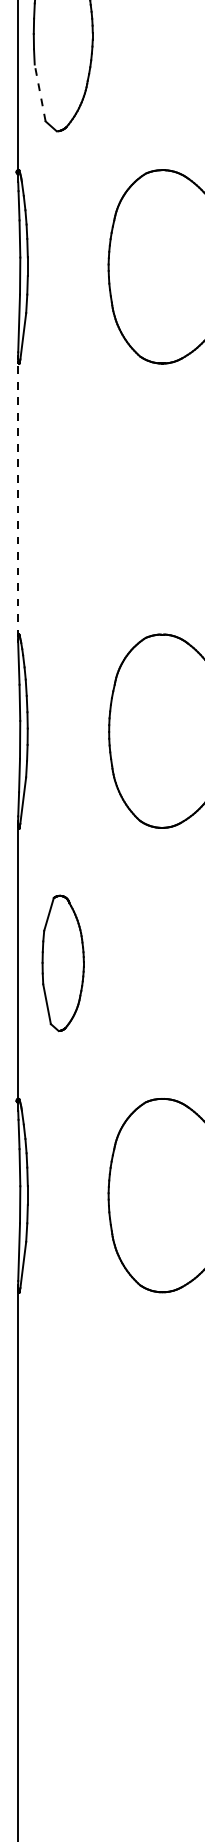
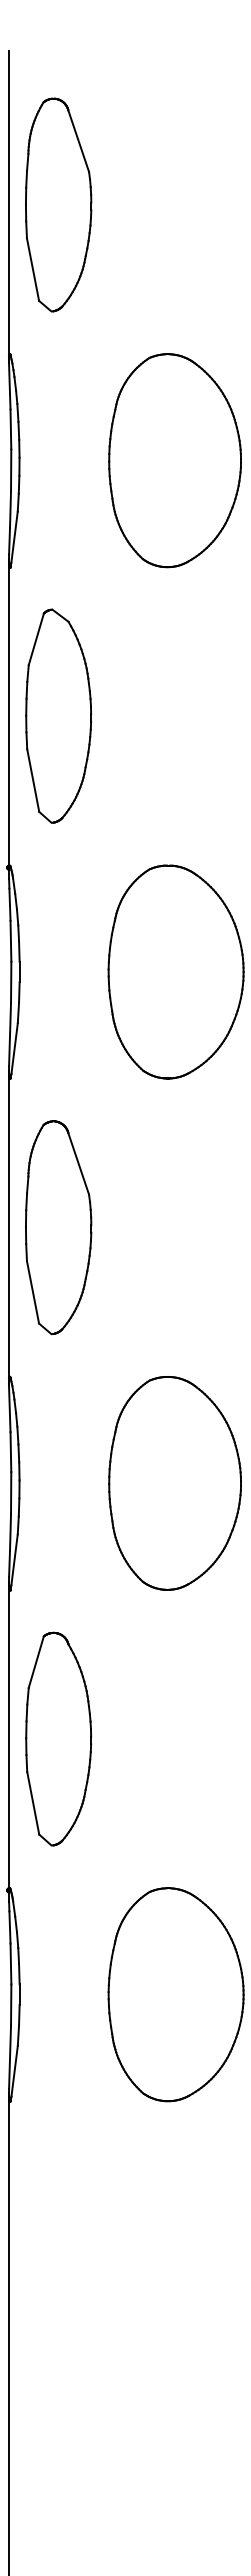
line: (40, 92) -> (33, 780), dashed -> solid
line: (17, 497) -> (8, 1226), dashed -> solid
part: (63, 498) -> (58, 1227), added
part: (63, 962) -> (58, 1738), size x1.43

